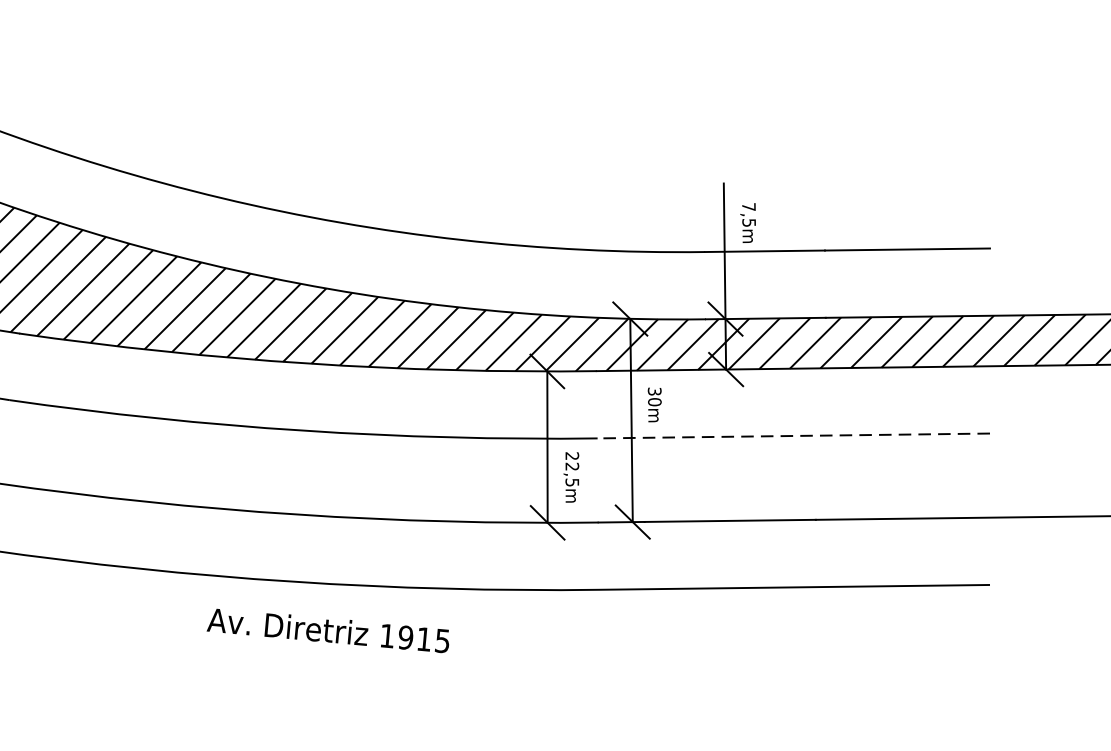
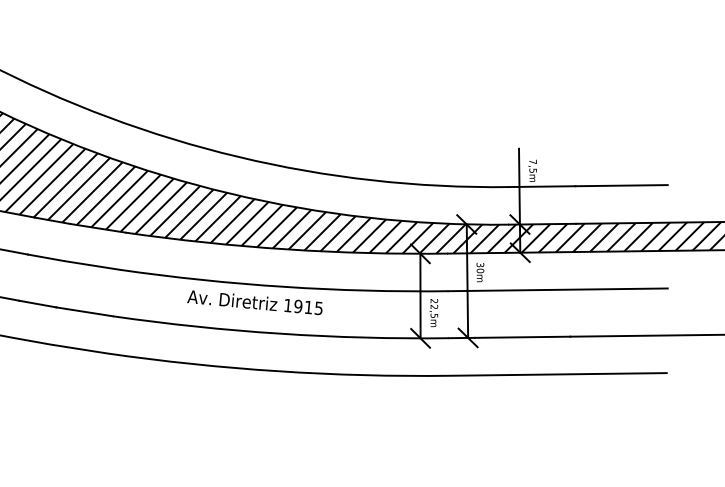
line: (794, 435) -> (558, 289), dashed -> solid
text: (327, 630) -> (254, 302), moved

